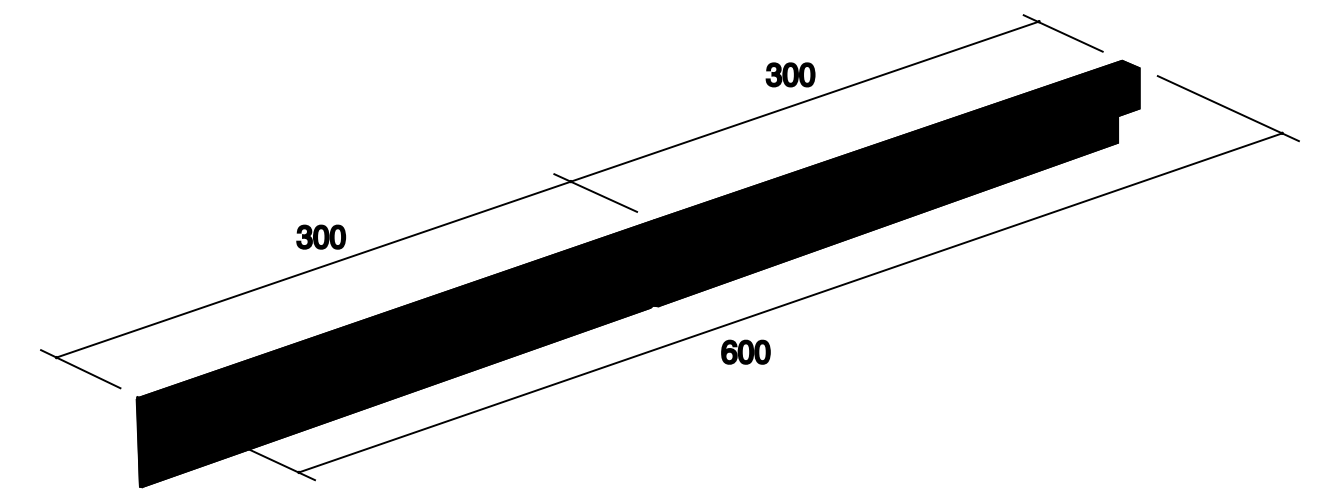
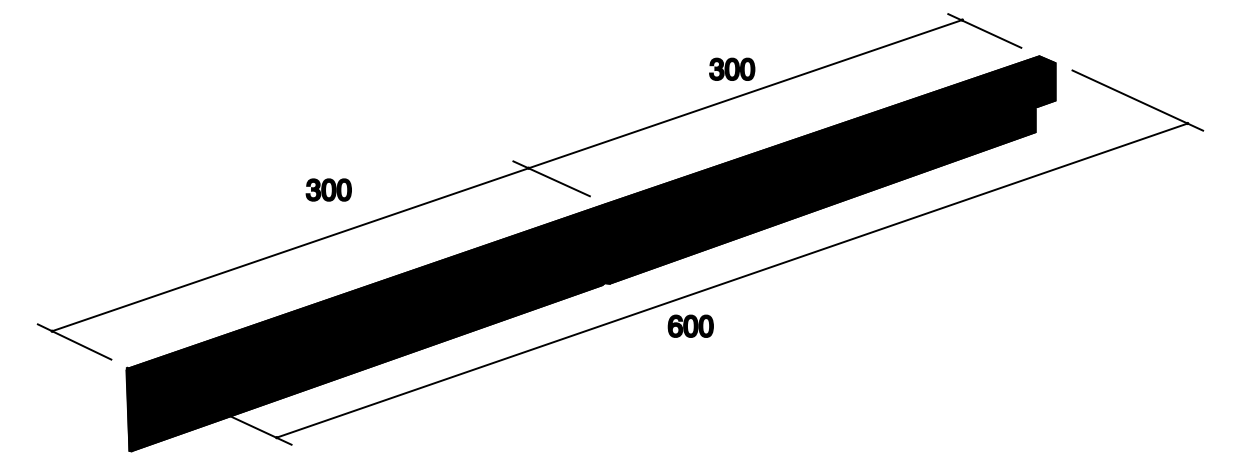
part: (321, 236) -> (329, 189), moved

